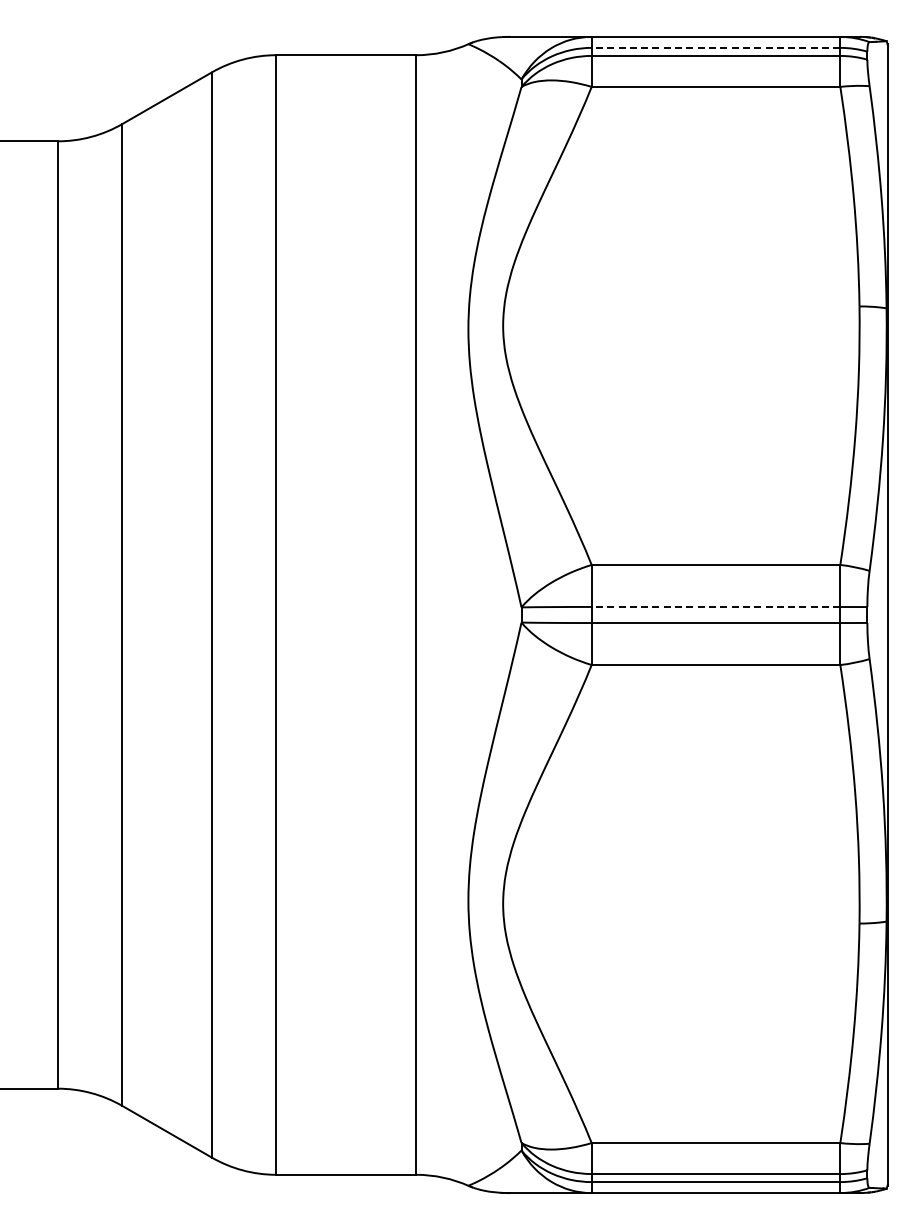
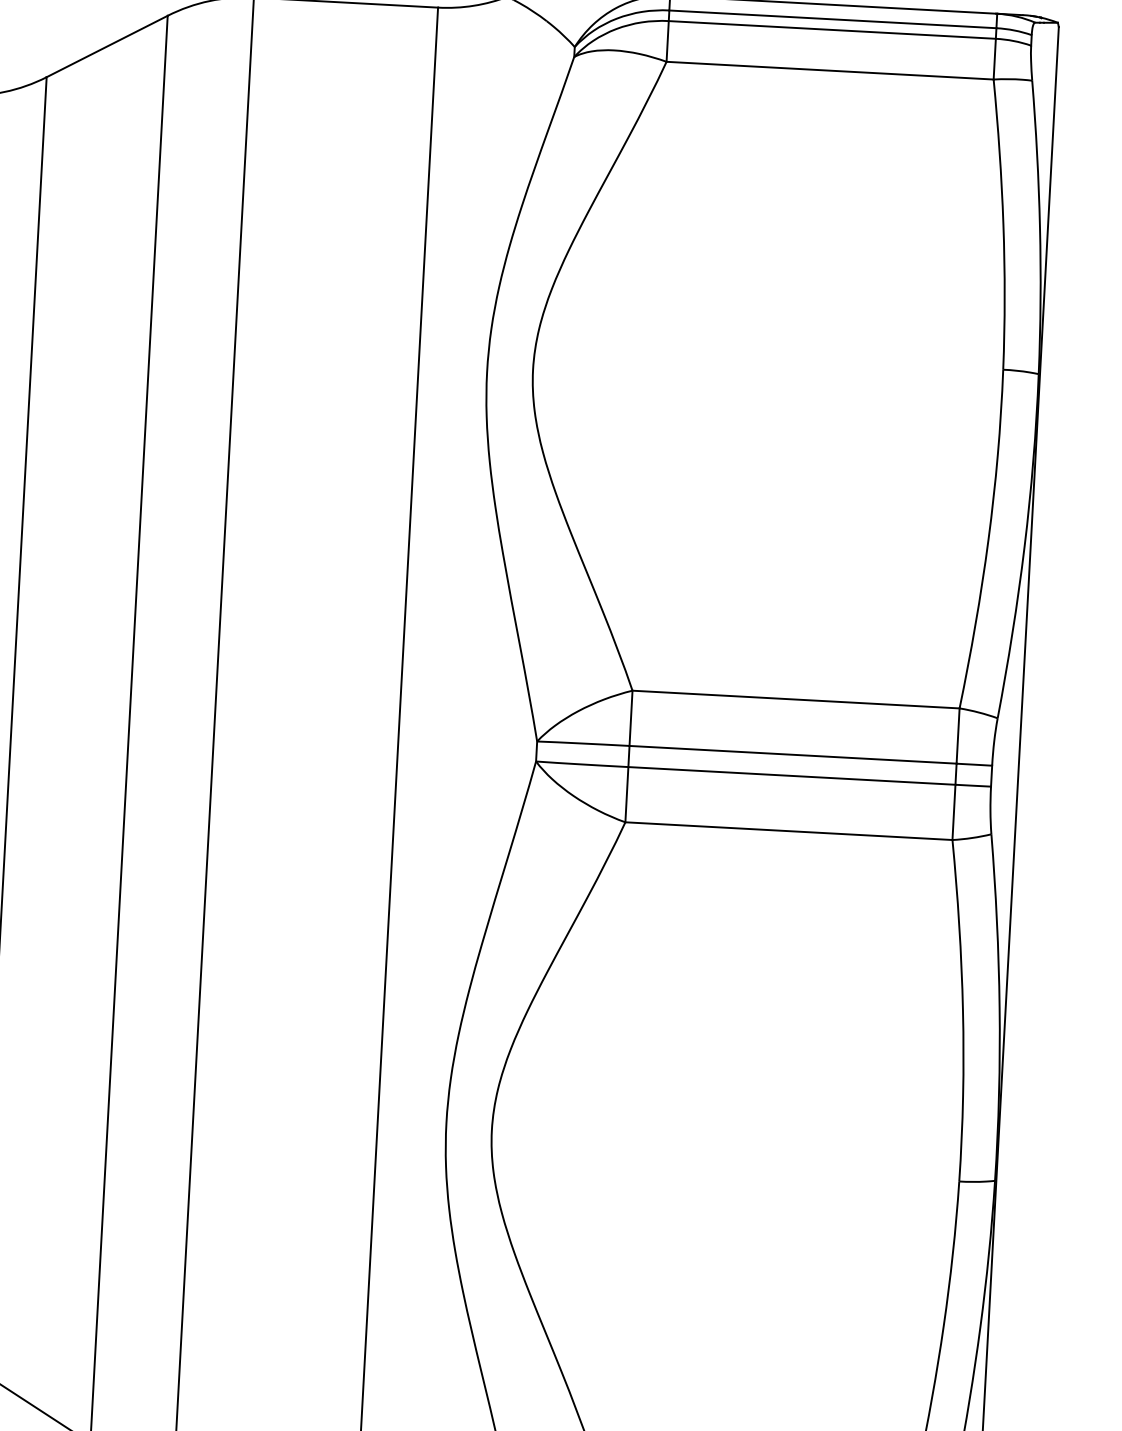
line: (715, 47) -> (832, 18), dashed -> solid
line: (715, 606) -> (792, 754), dashed -> solid

